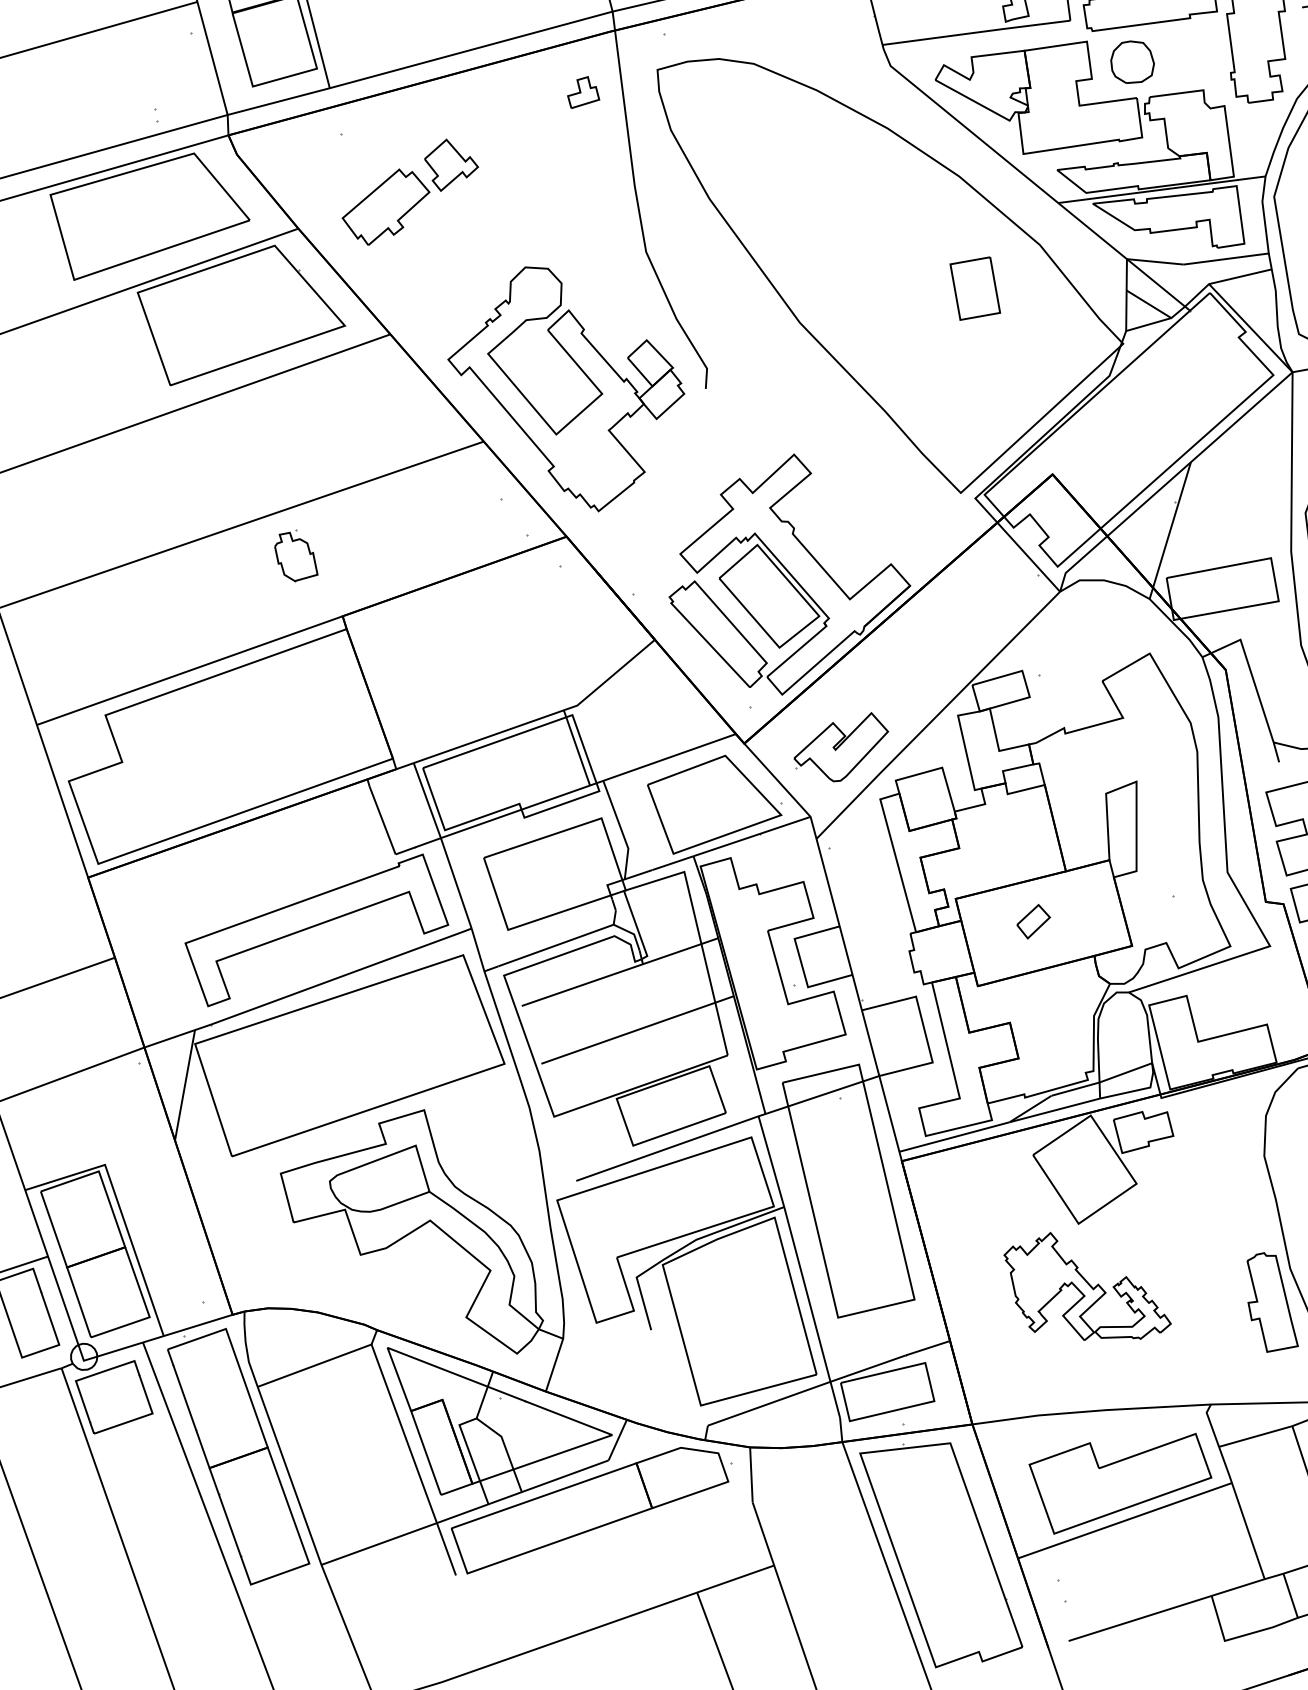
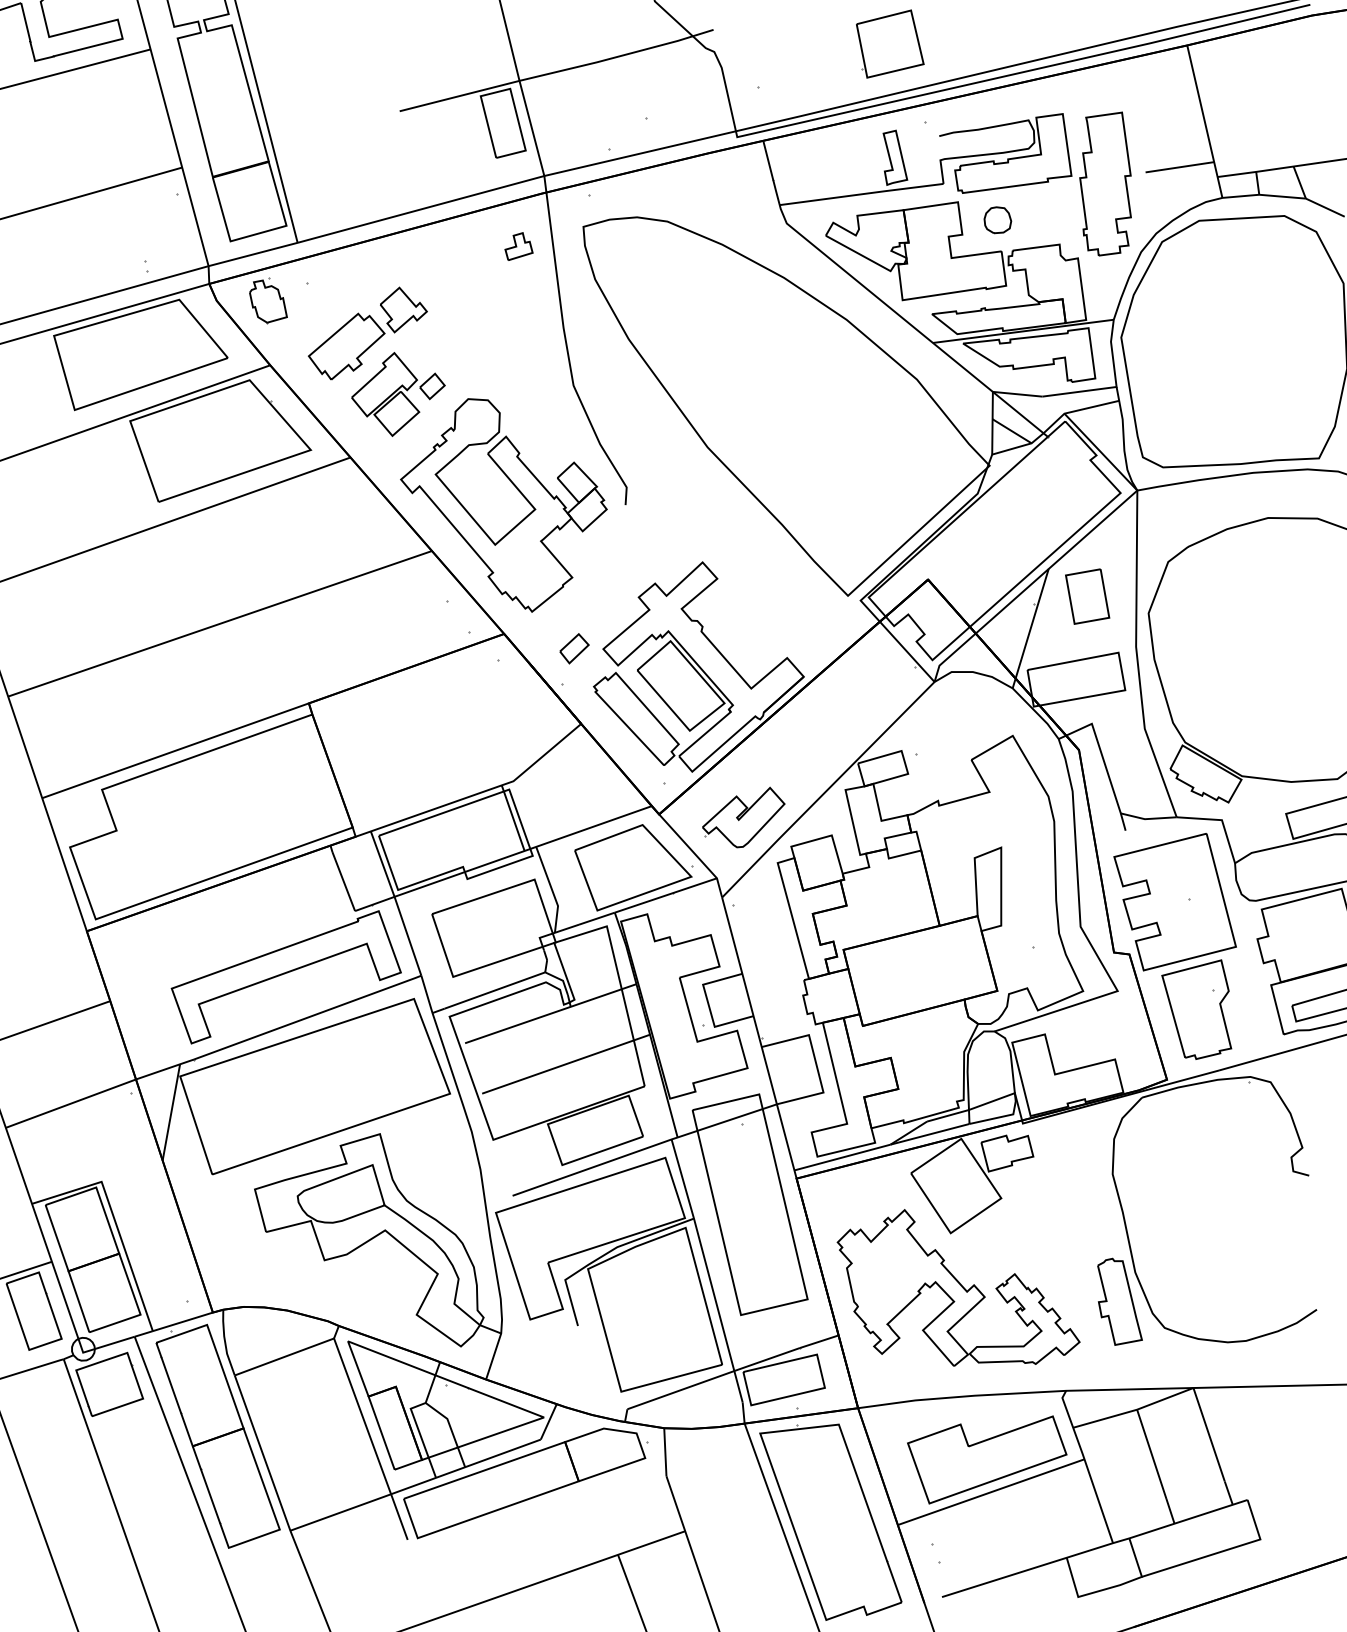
part: (1132, 62) -> (997, 220), size x0.71
part: (445, 262) -> (398, 394), added
part: (975, 288) -> (1087, 596), moved
part: (296, 555) -> (268, 300), moved
part: (1033, 921) -> (574, 648), moved
part: (1087, 1286) -> (958, 1287), size x1.67

